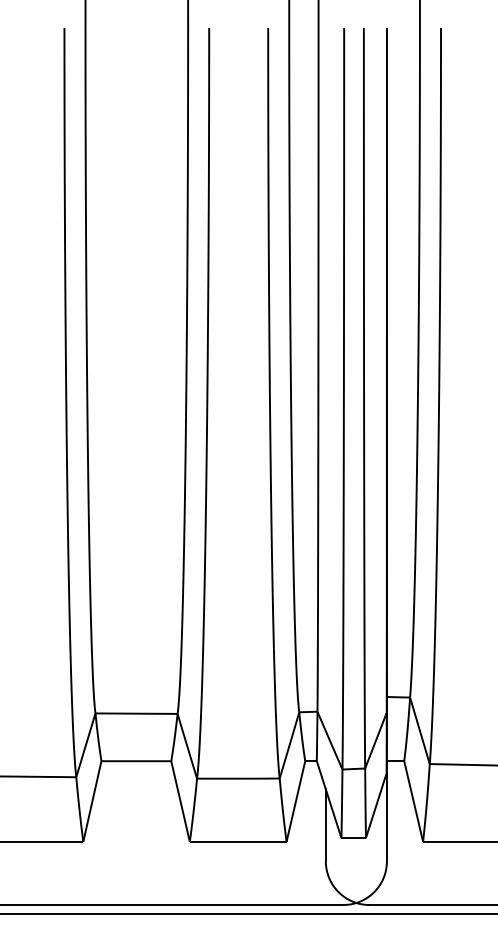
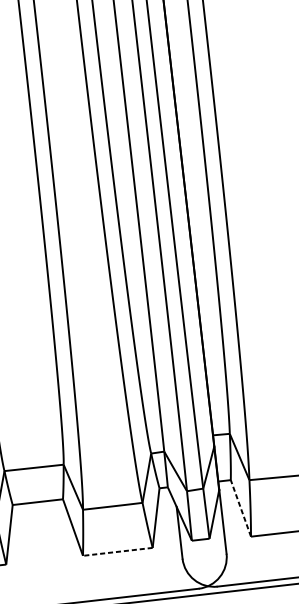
line: (413, 801) -> (240, 508), solid -> dashed
line: (238, 841) -> (118, 551), solid -> dashed

